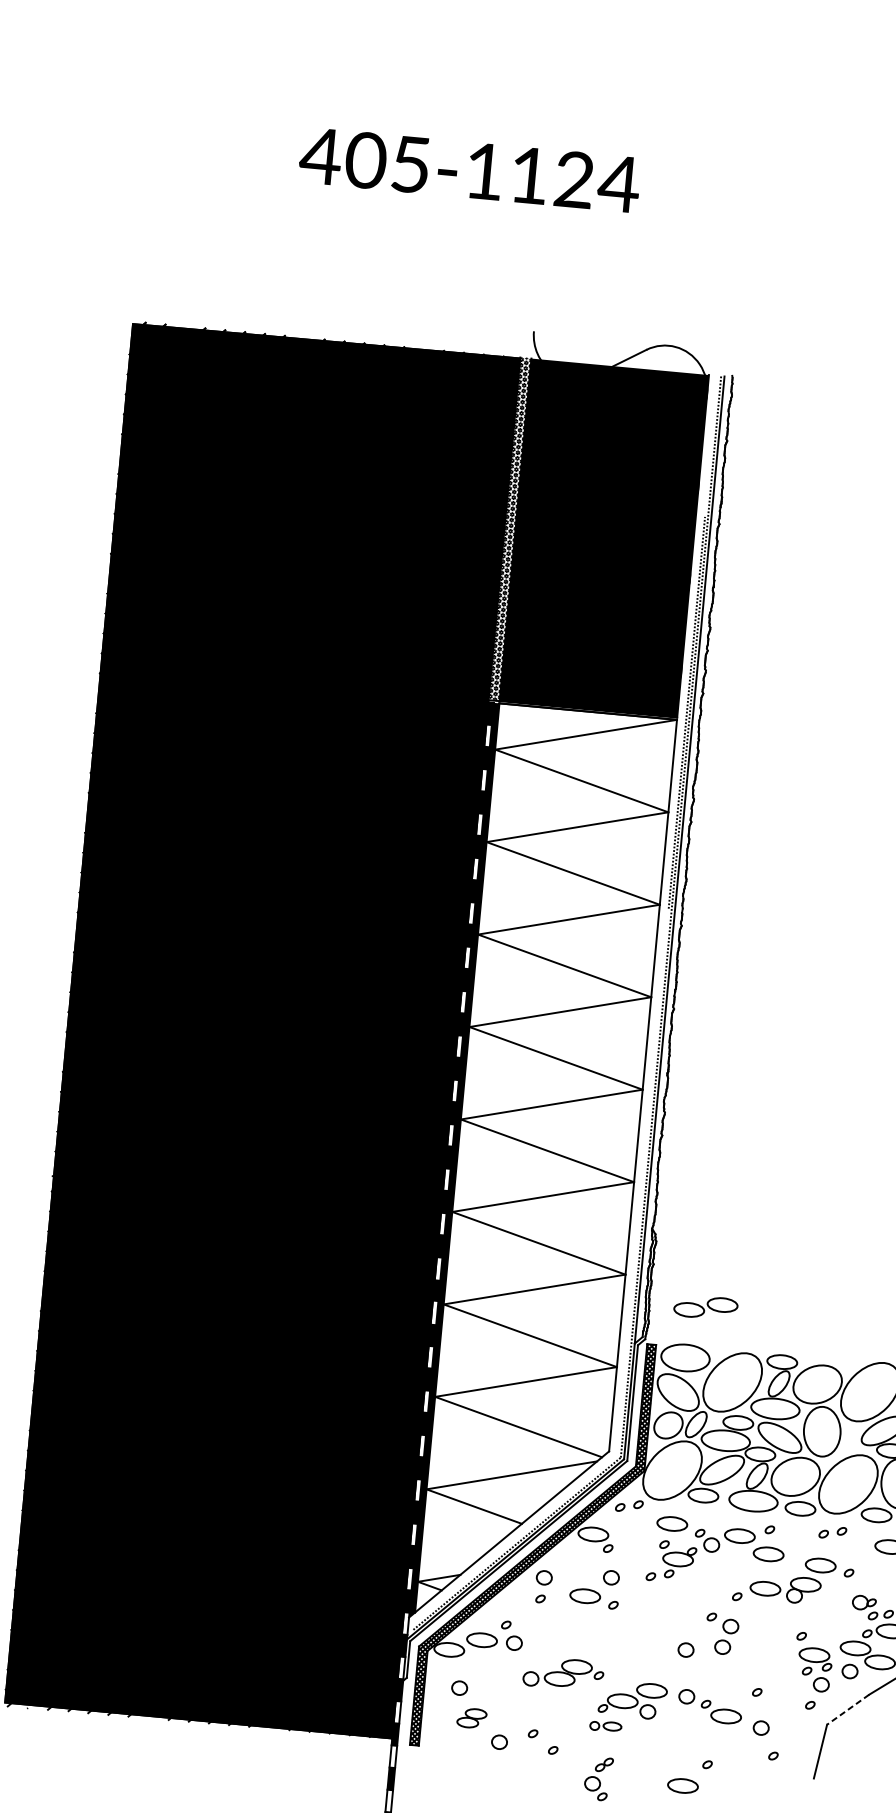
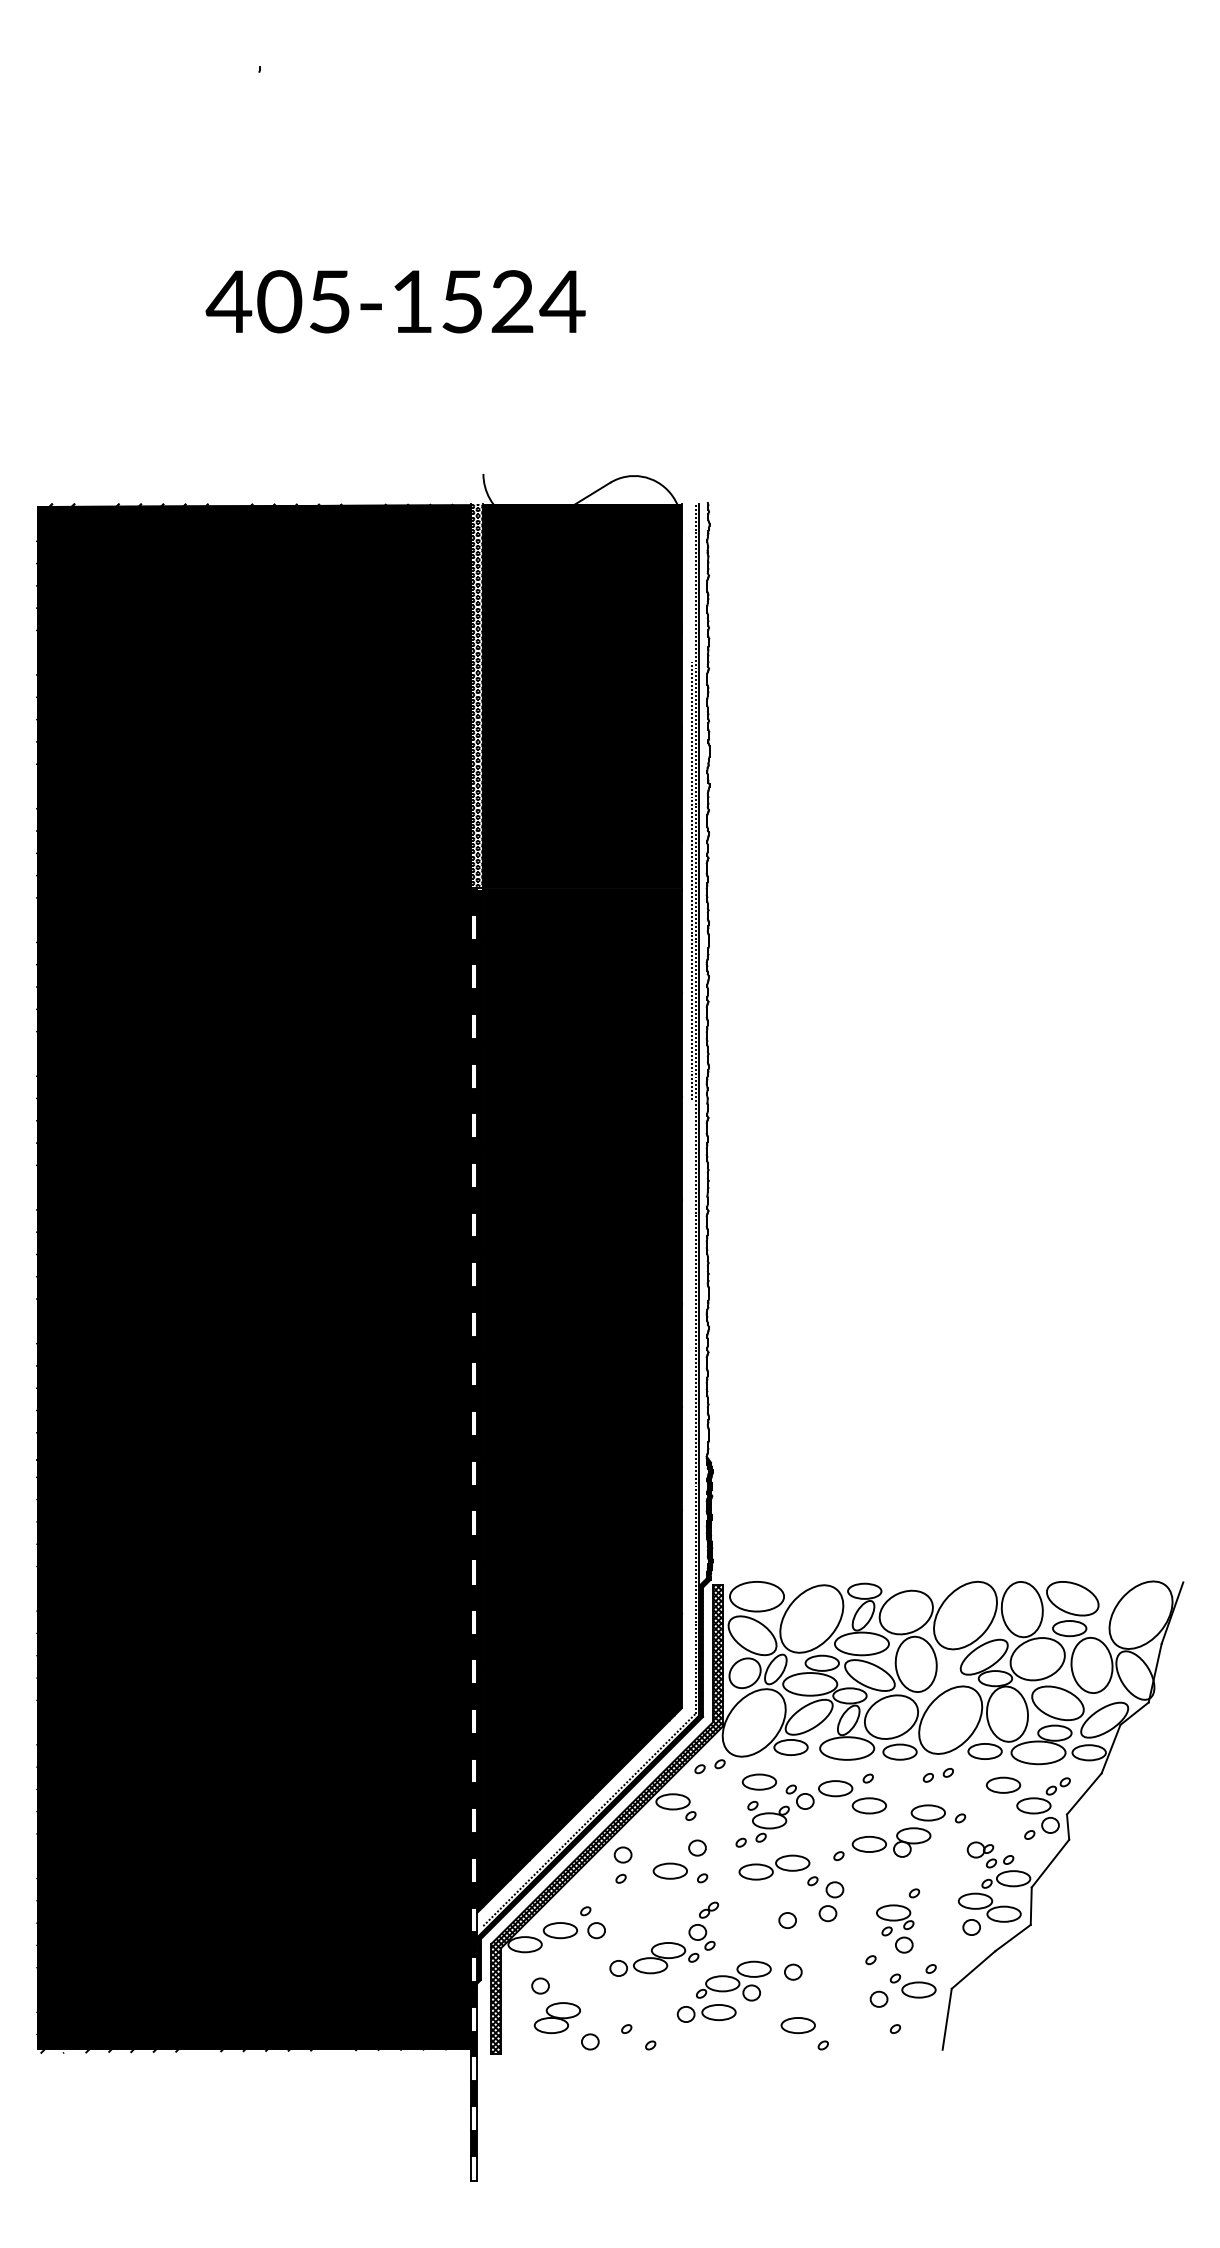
text: (528, 175) -> (461, 301), 405-1124 -> 405-1524
fill: (545, 1166) -> (582, 1398), added
part: (705, 1307) -> (774, 1867), moved
fill: (529, 1454) -> (594, 1719), added
part: (814, 1669) -> (895, 1928), moved
line: (848, 1710) -> (973, 1970), dashed -> solid
part: (721, 1711) -> (913, 1985), moved
part: (471, 1718) -> (556, 2018), size x1.43
part: (605, 1726) -> (706, 2013), size x1.67
part: (598, 1778) -> (703, 1925), moved
part: (682, 1785) -> (797, 2025), moved

